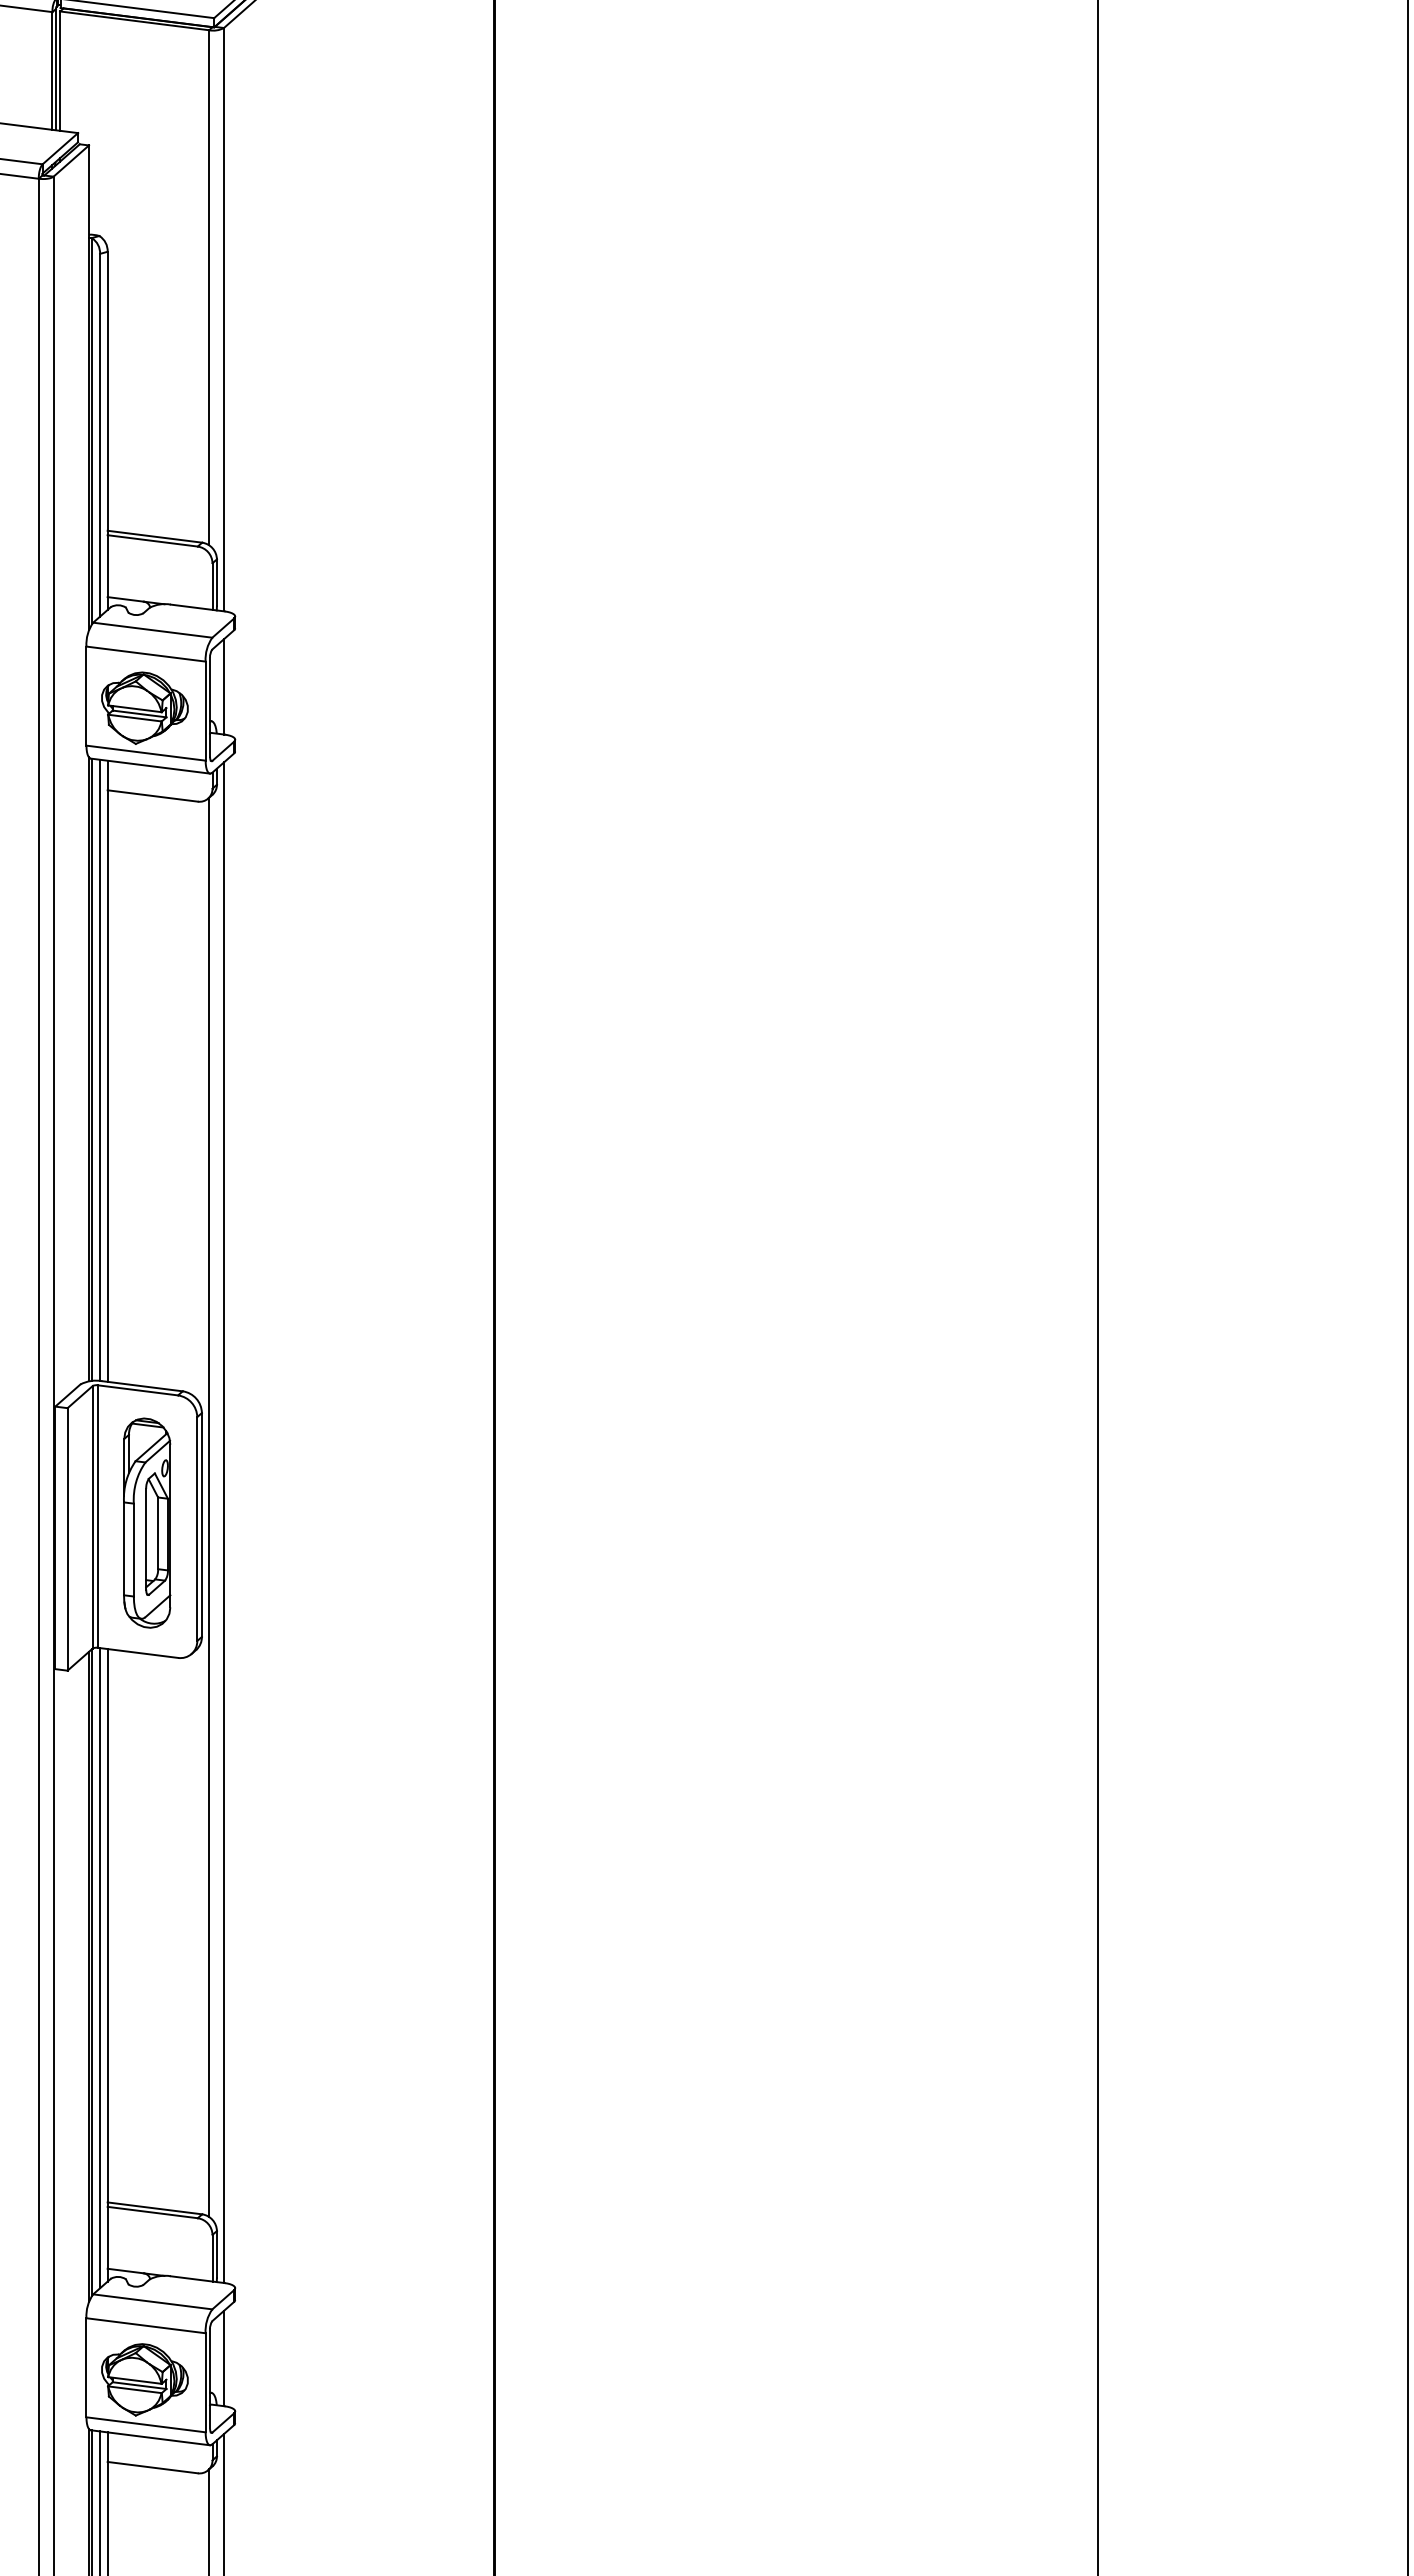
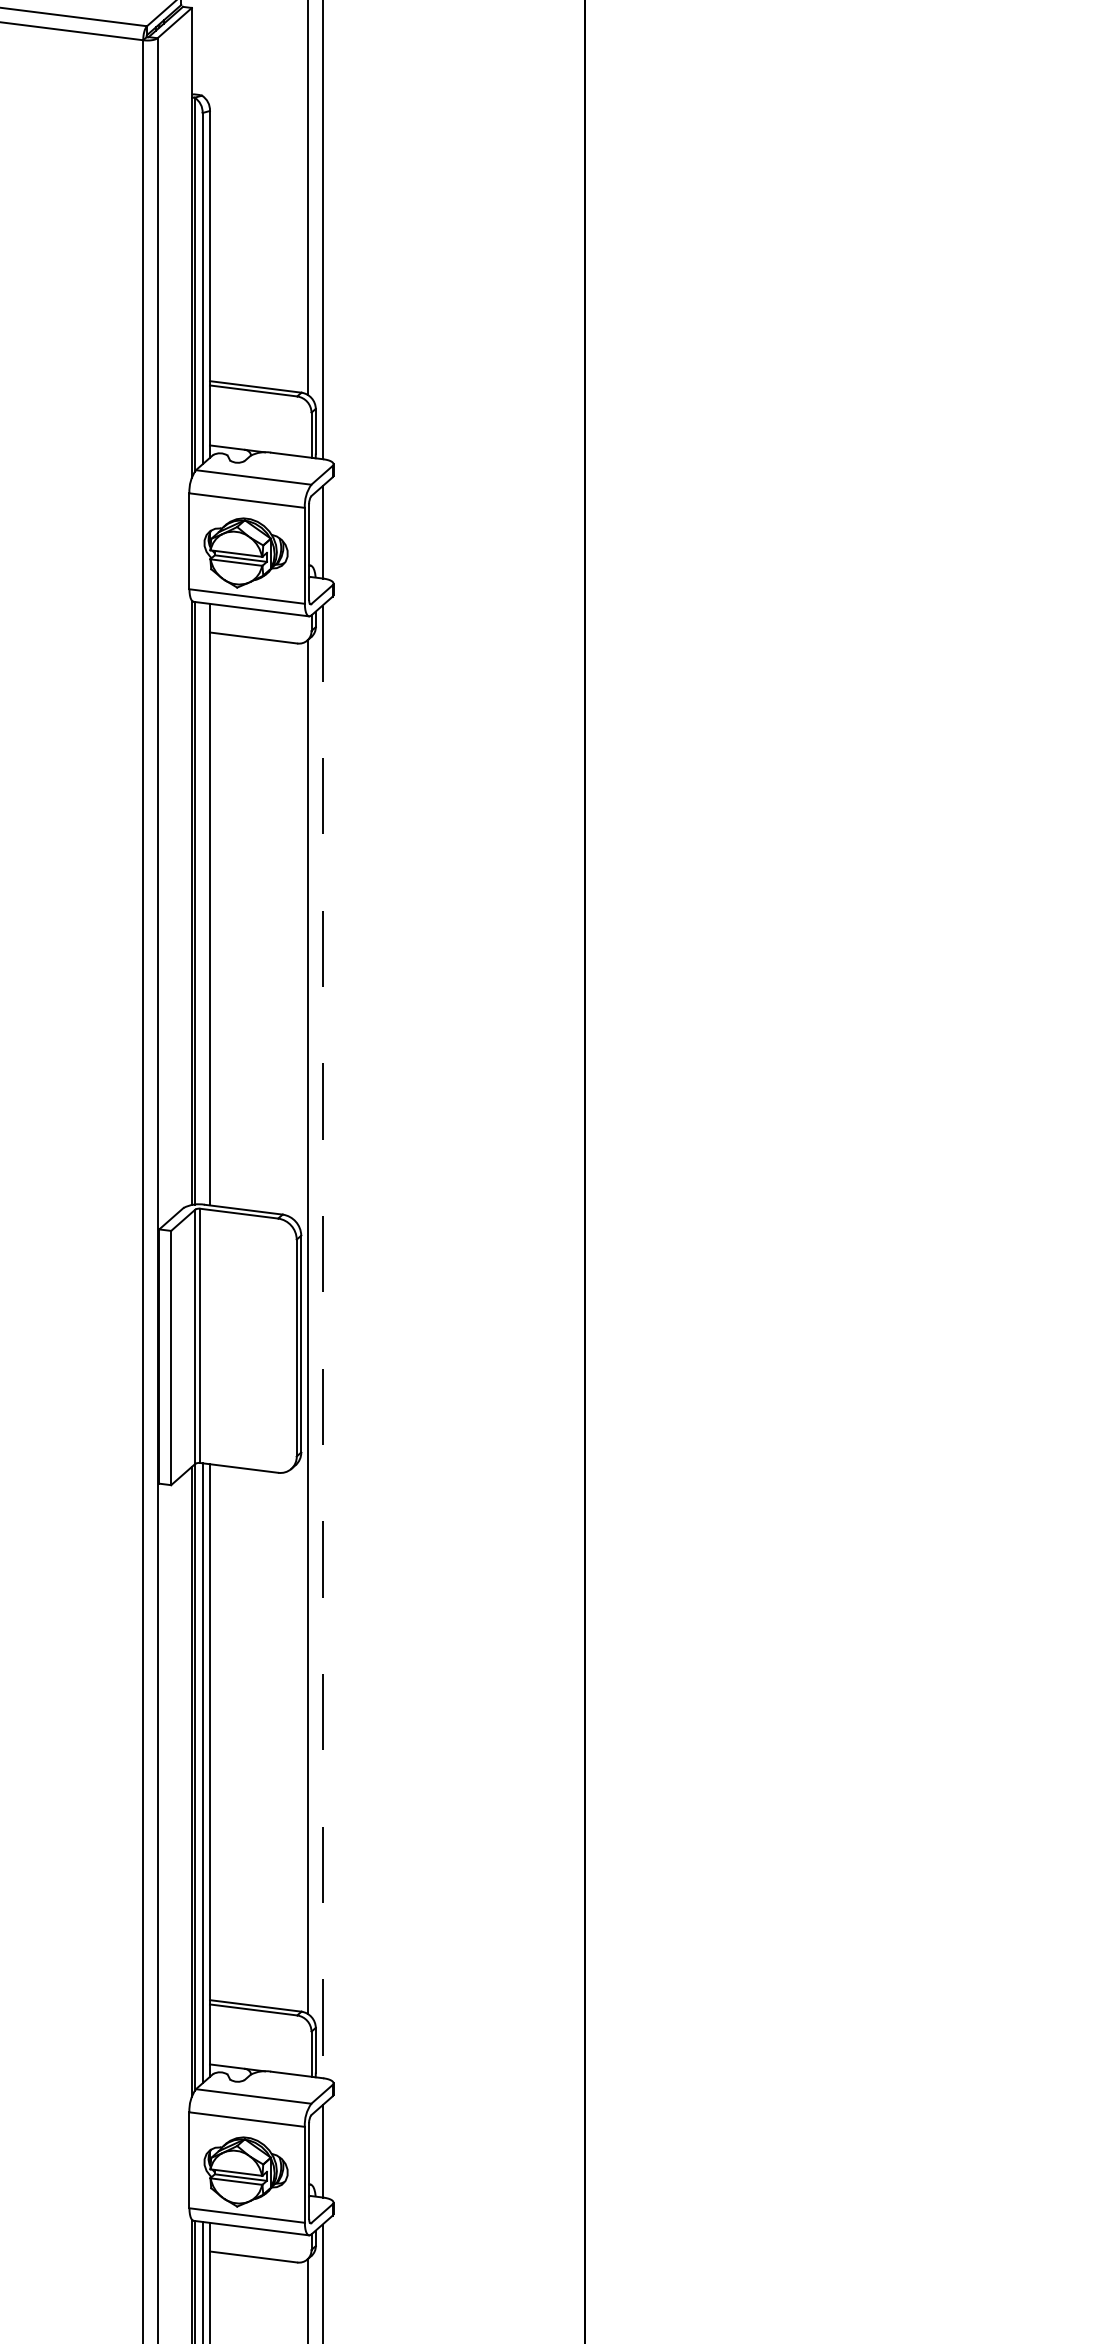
line: (100, 1069) -> (203, 902), removed
part: (147, 1522) -> (248, 1341), removed
line: (224, 1523) -> (323, 1342), solid -> dashed

